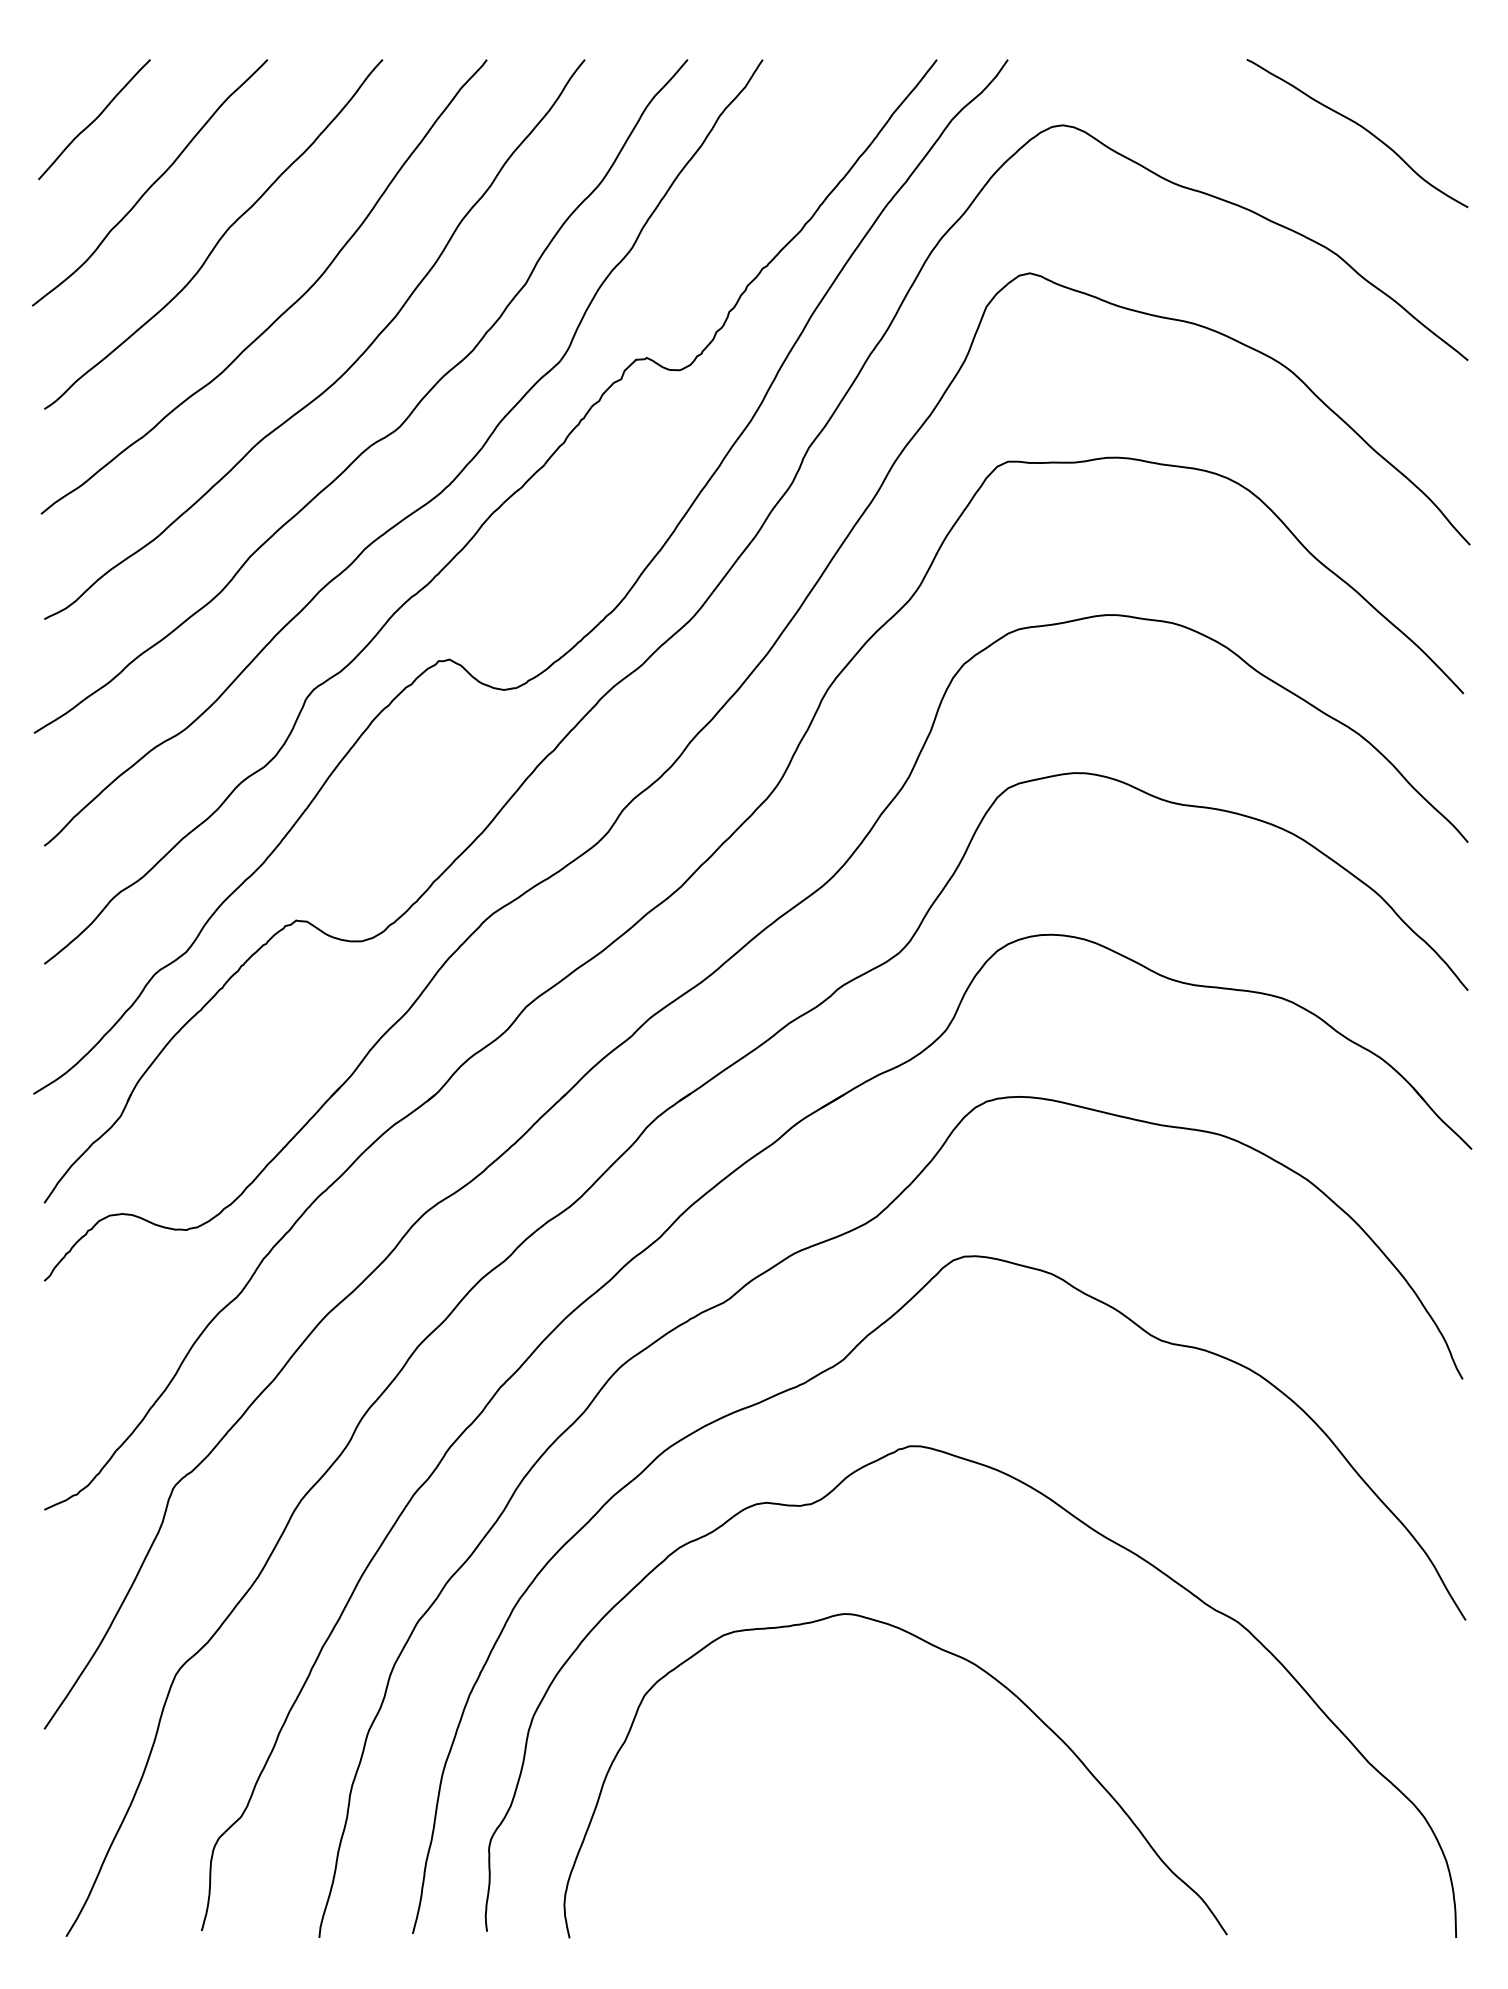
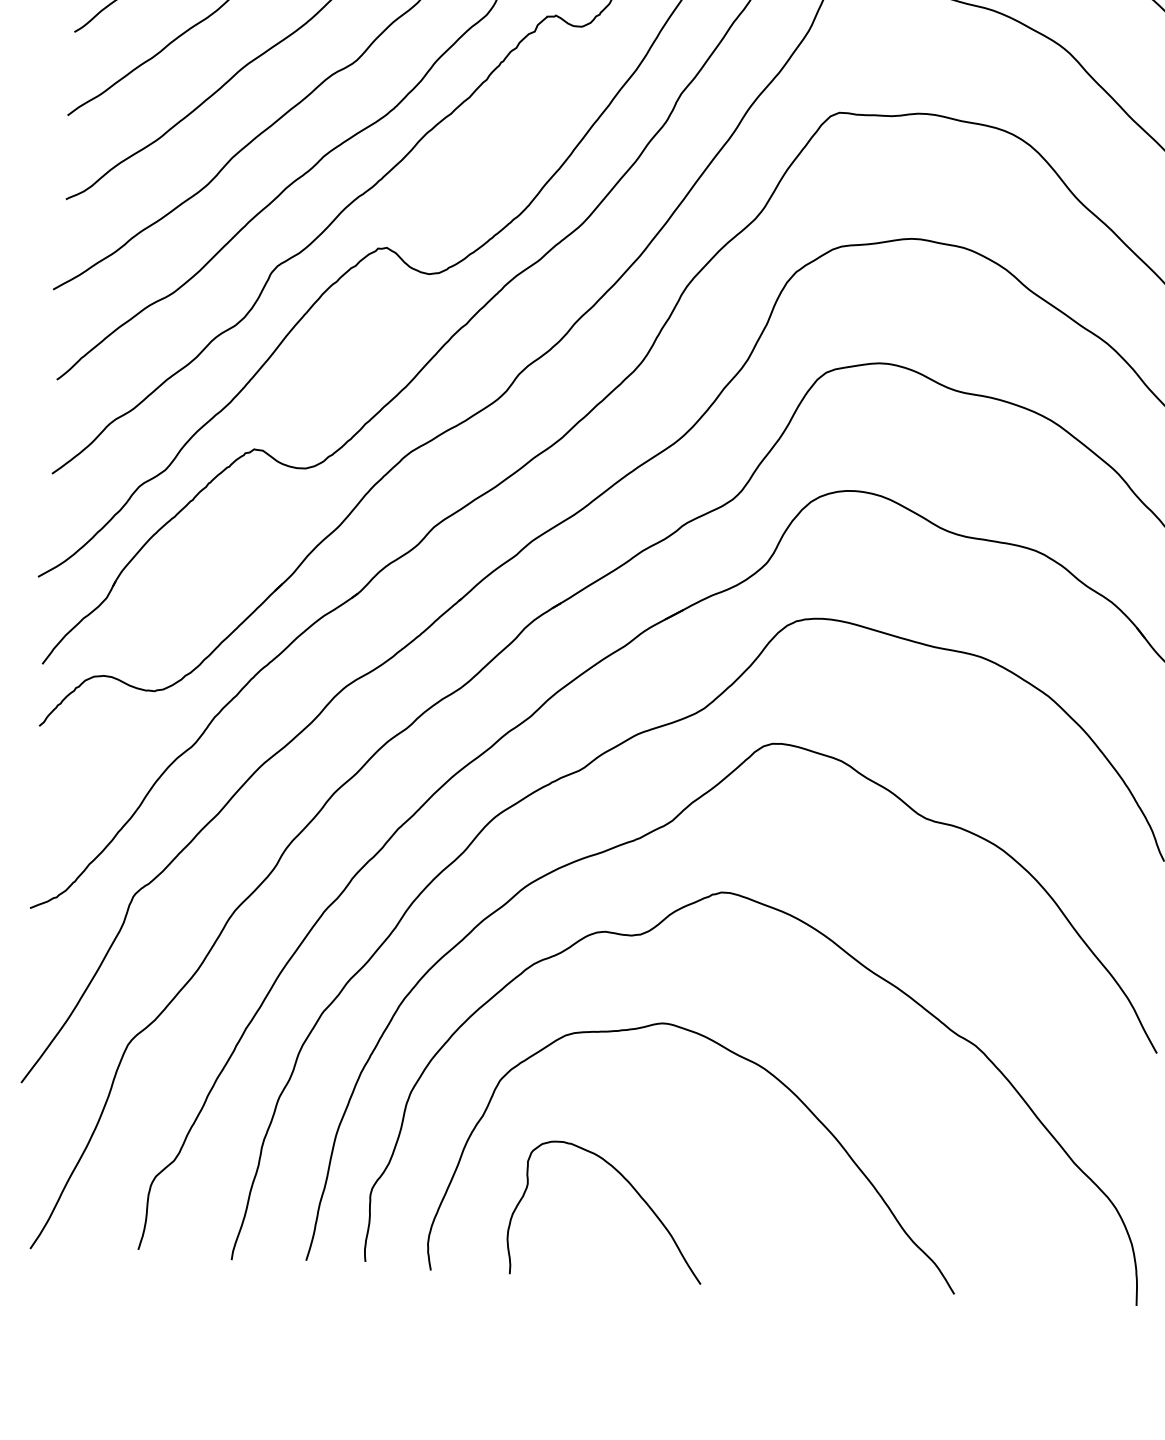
curve: (816, 1821) -> (632, 1187), added

